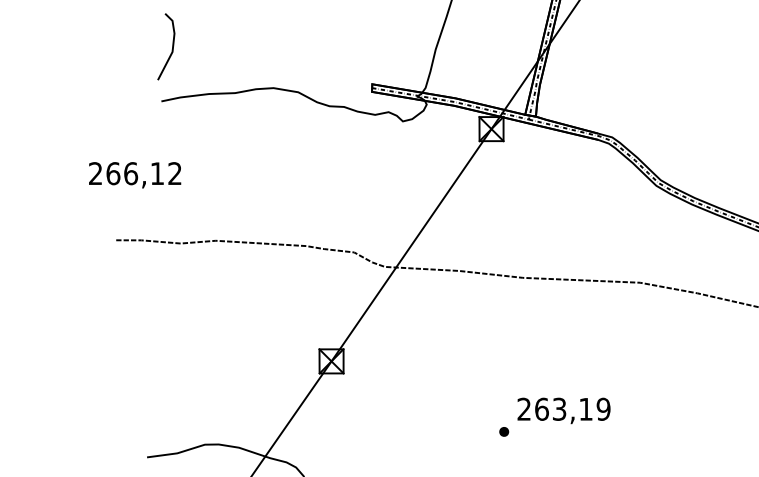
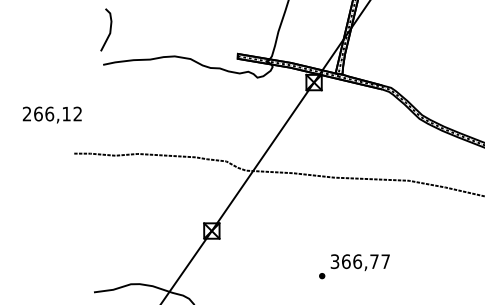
text: (133, 174) -> (51, 114), moved
text: (564, 409) -> (360, 261), 263,19 -> 366,77

